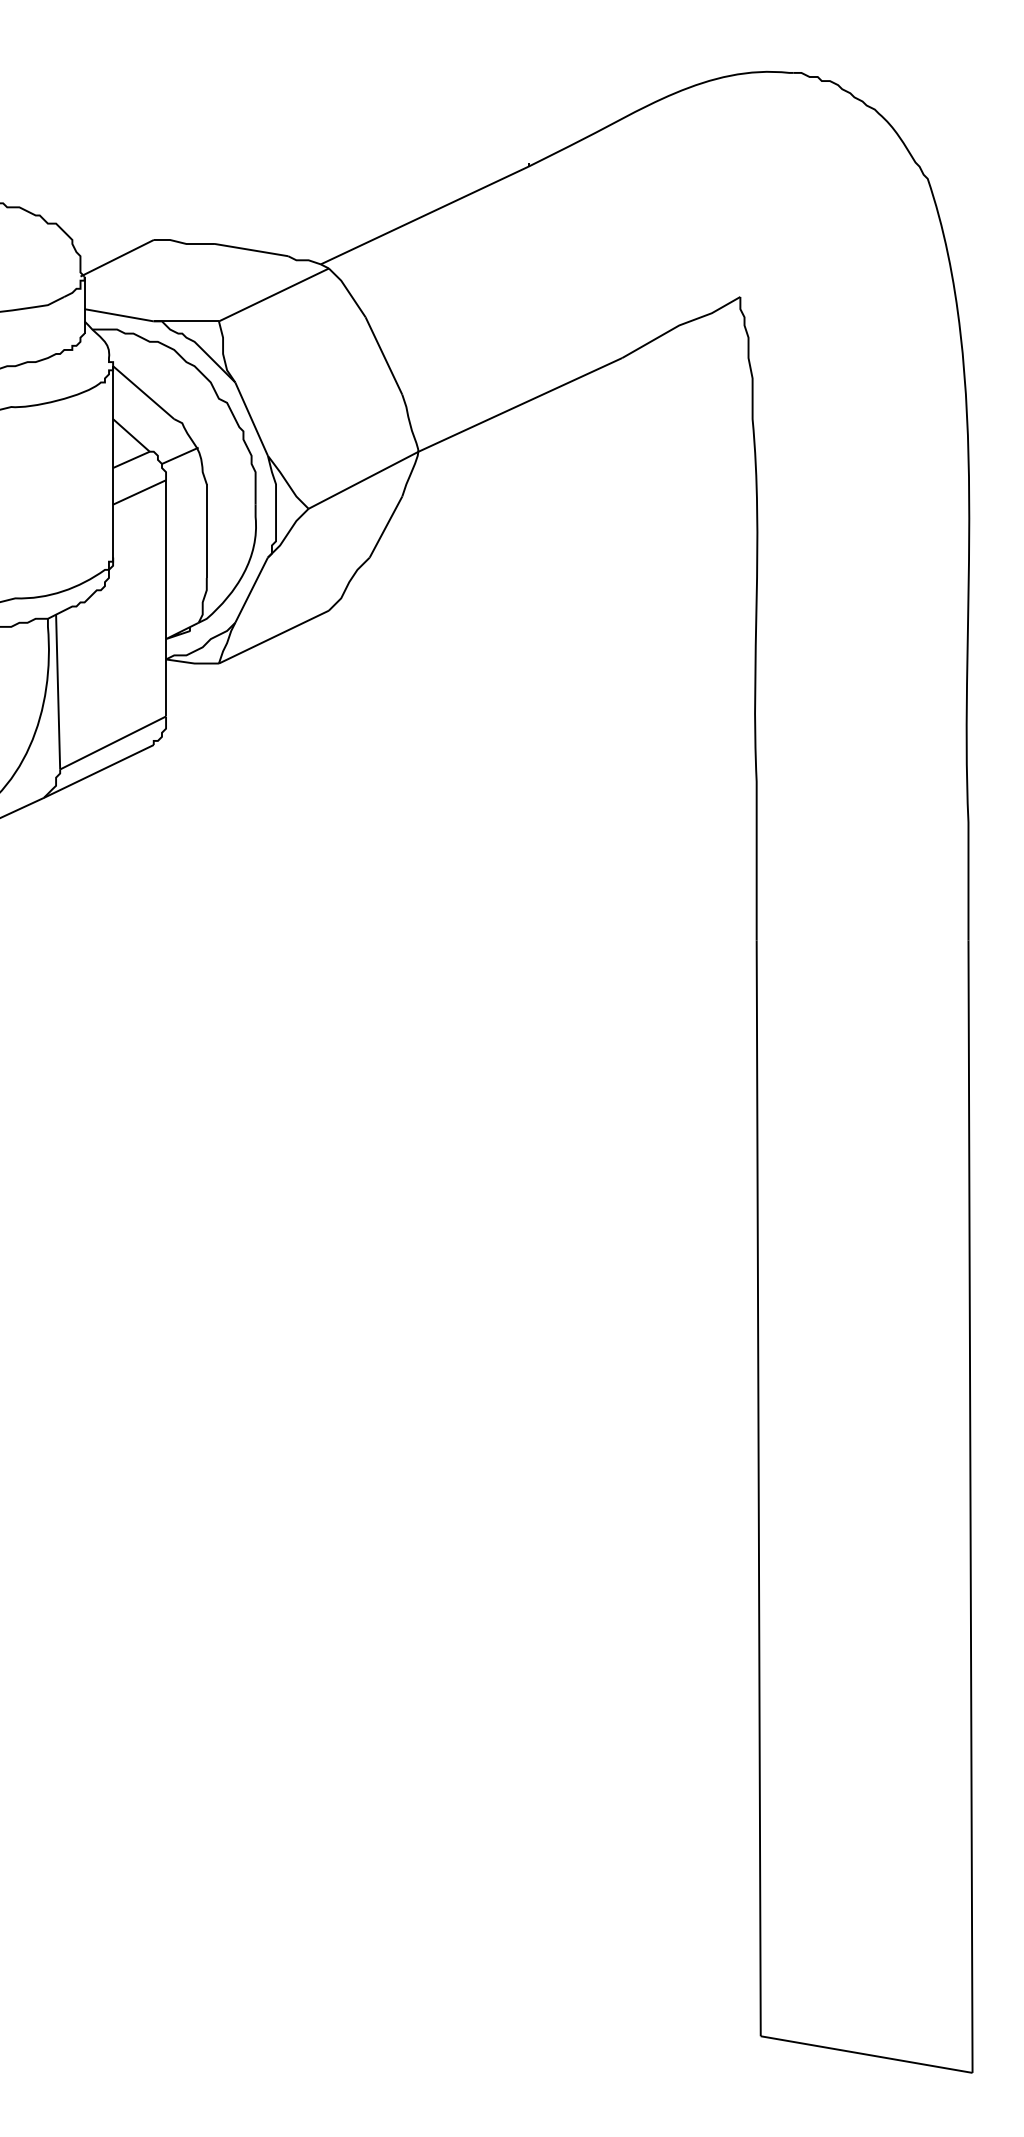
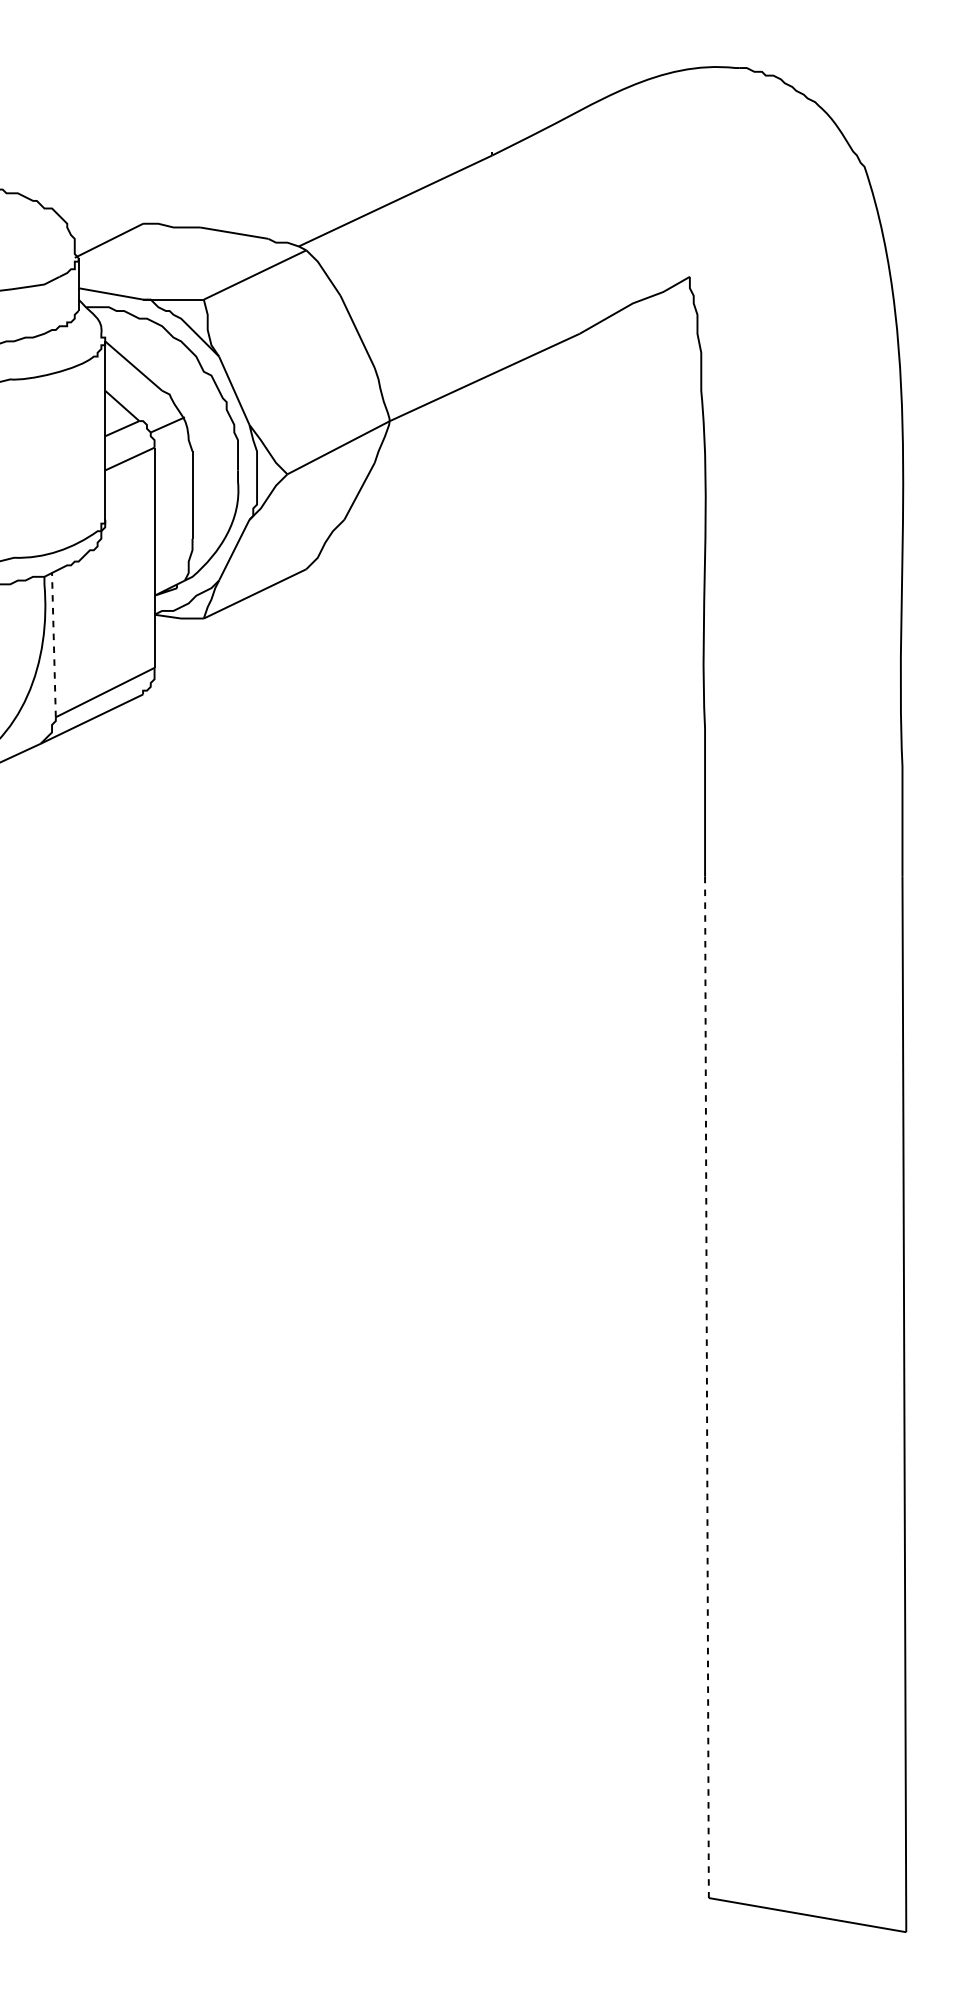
line: (58, 691) -> (54, 644), solid -> dashed
line: (758, 1488) -> (706, 1387), solid -> dashed

